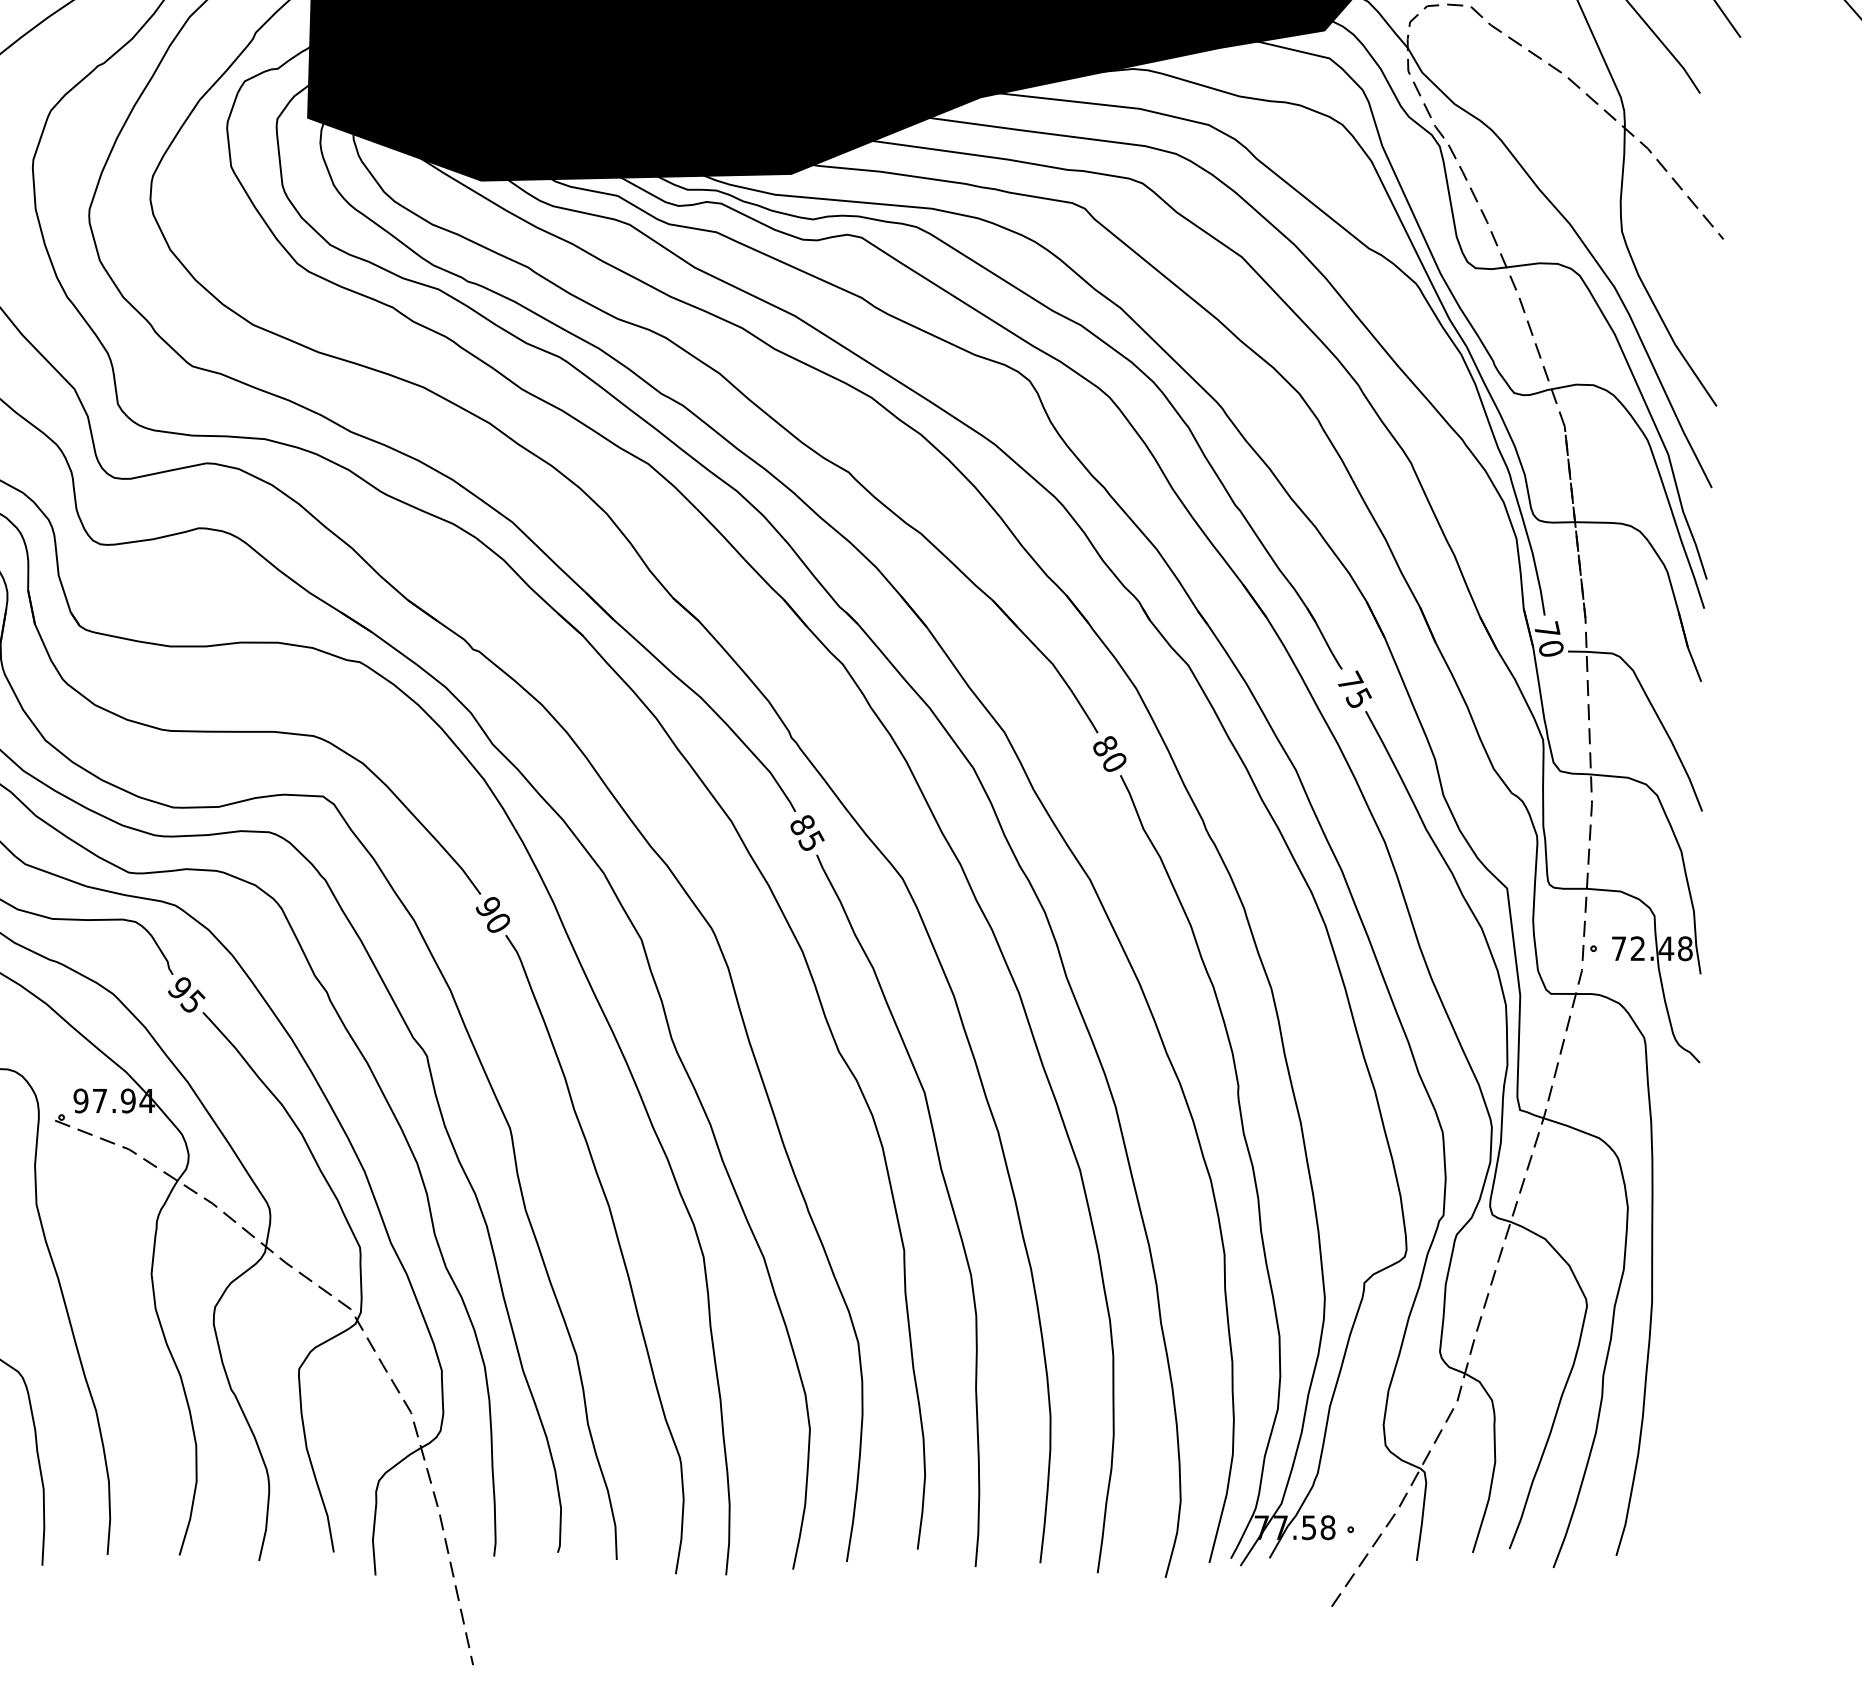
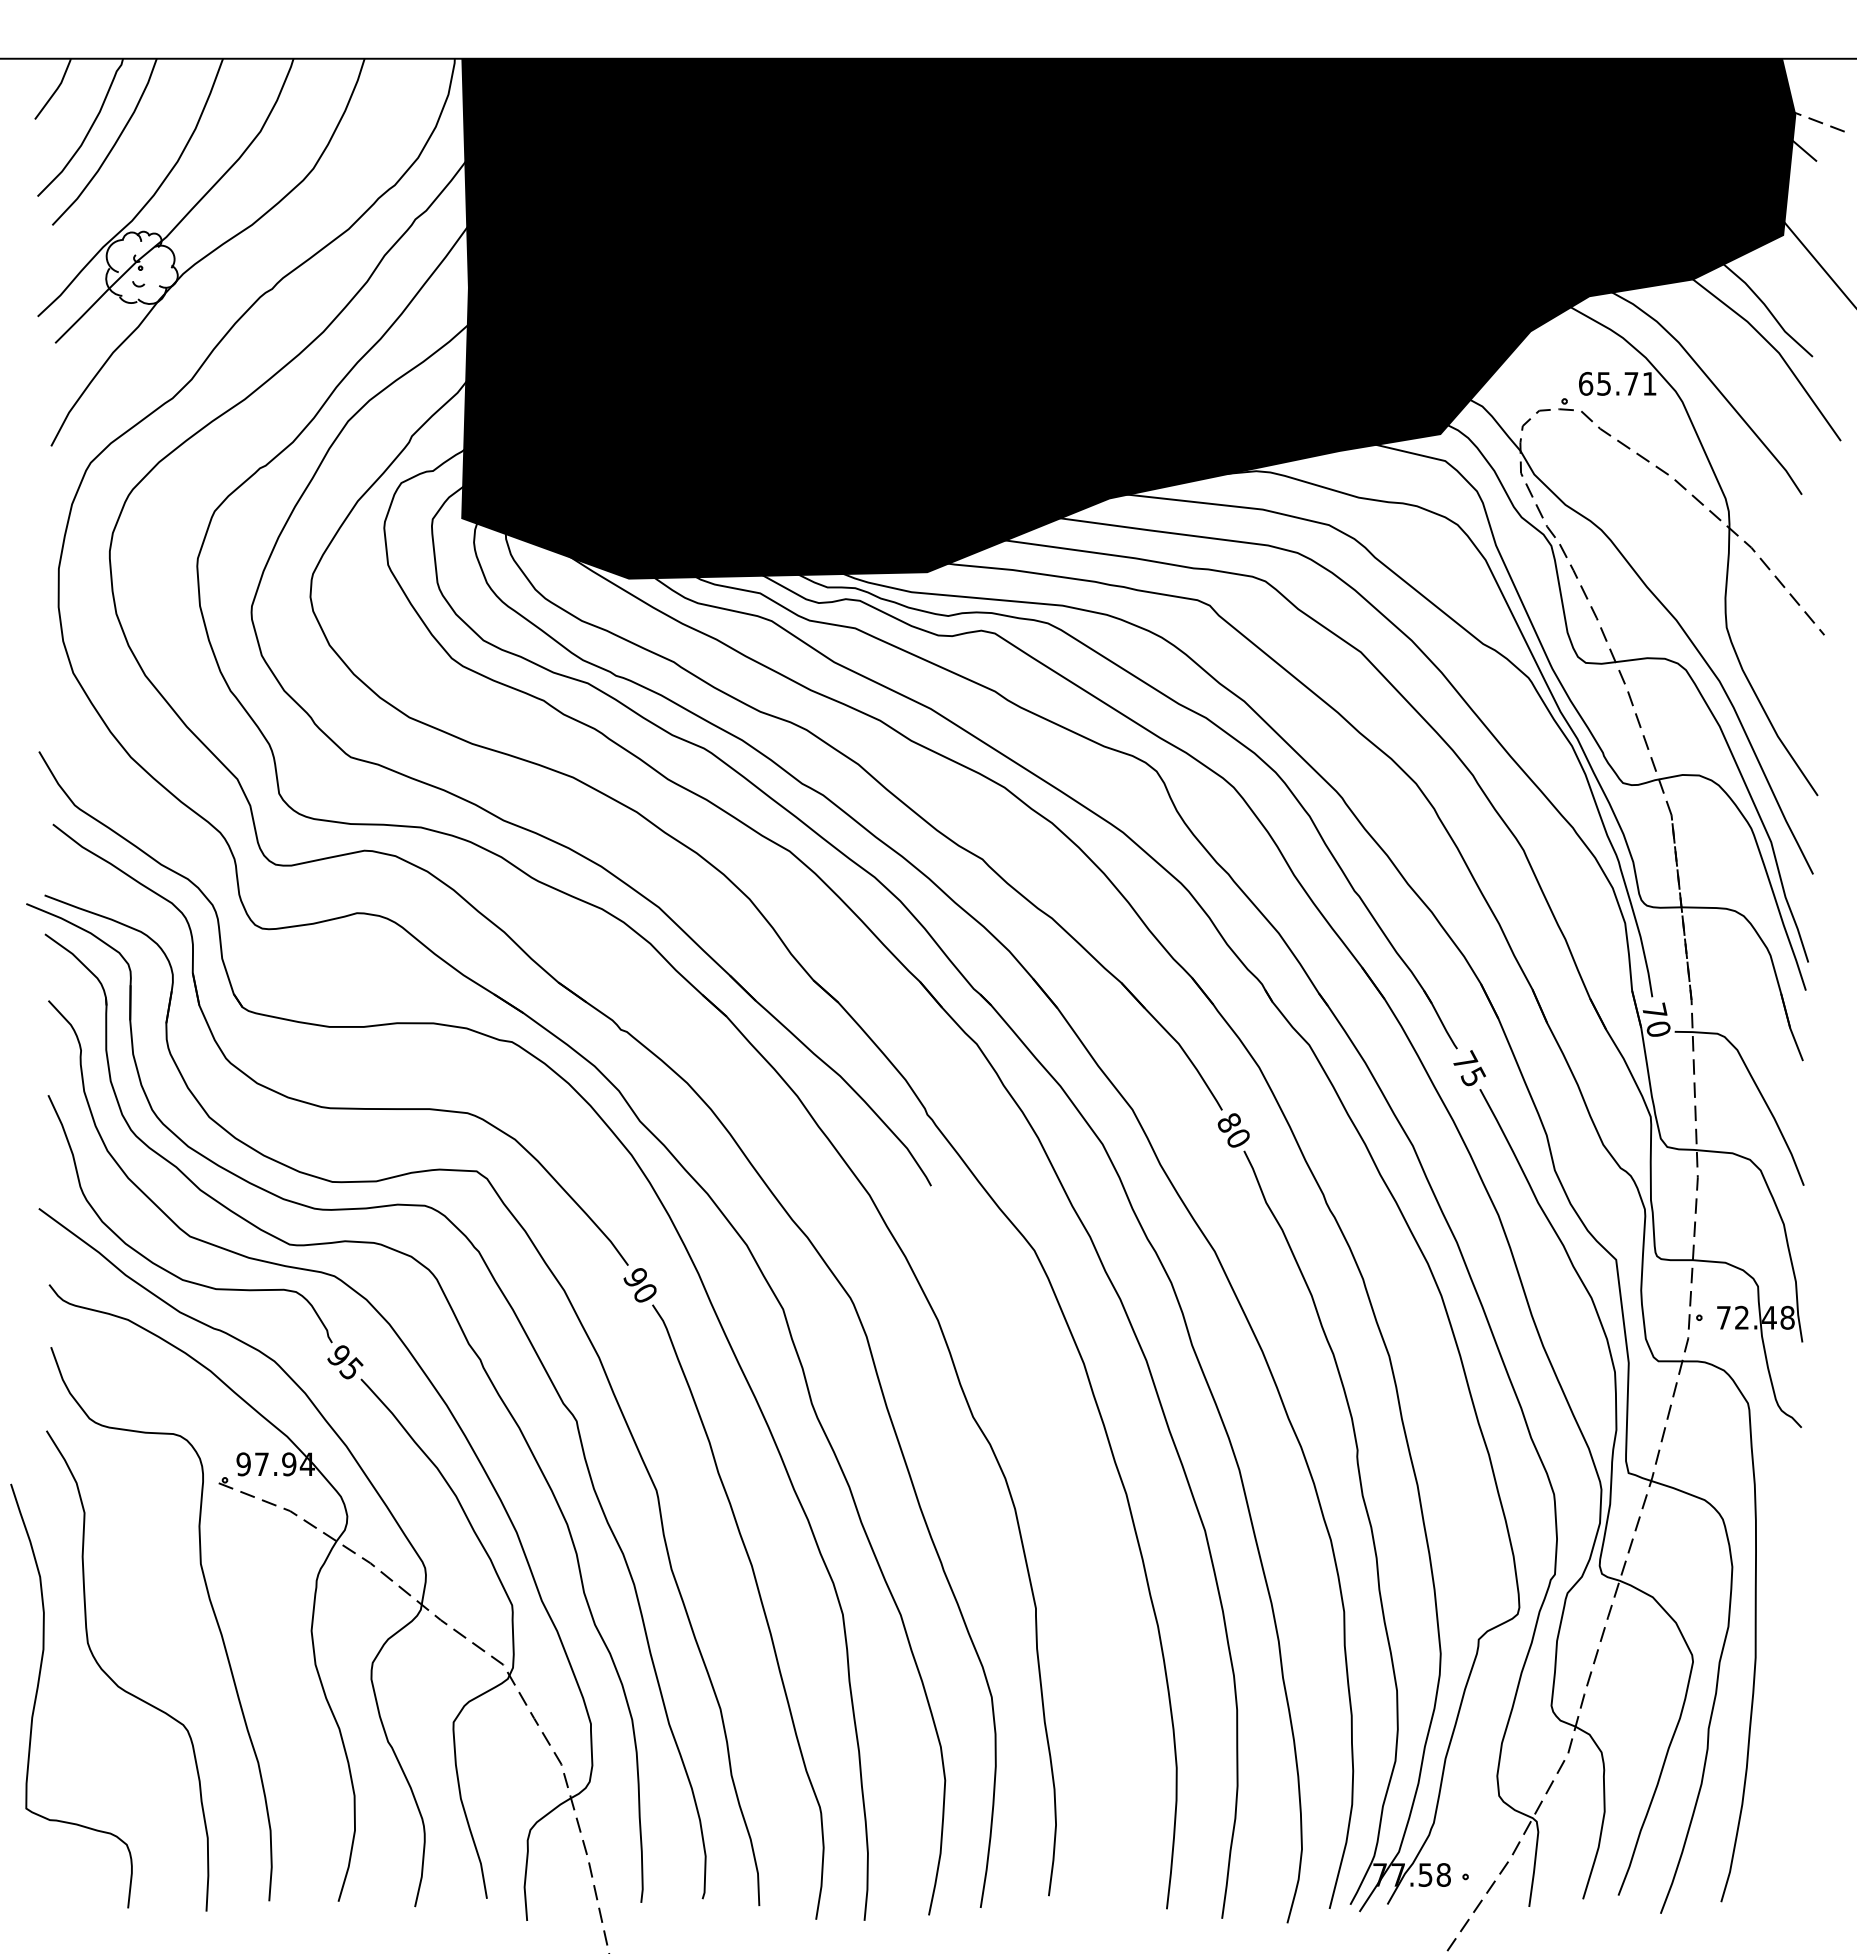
part: (942, 1176) -> (1072, 1537), removed

